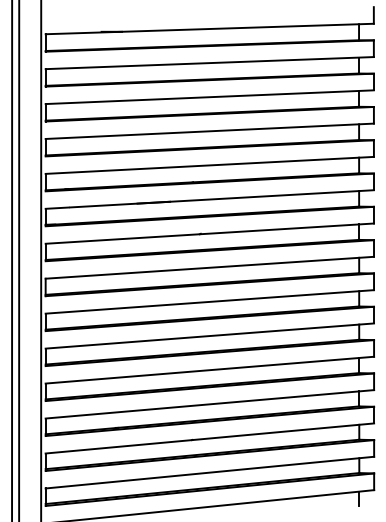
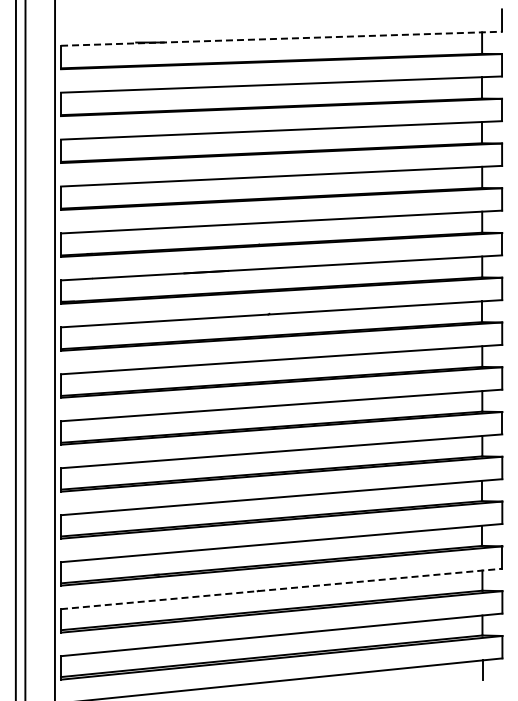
line: (209, 28) -> (281, 38), solid -> dashed
line: (209, 438) -> (281, 588), solid -> dashed

